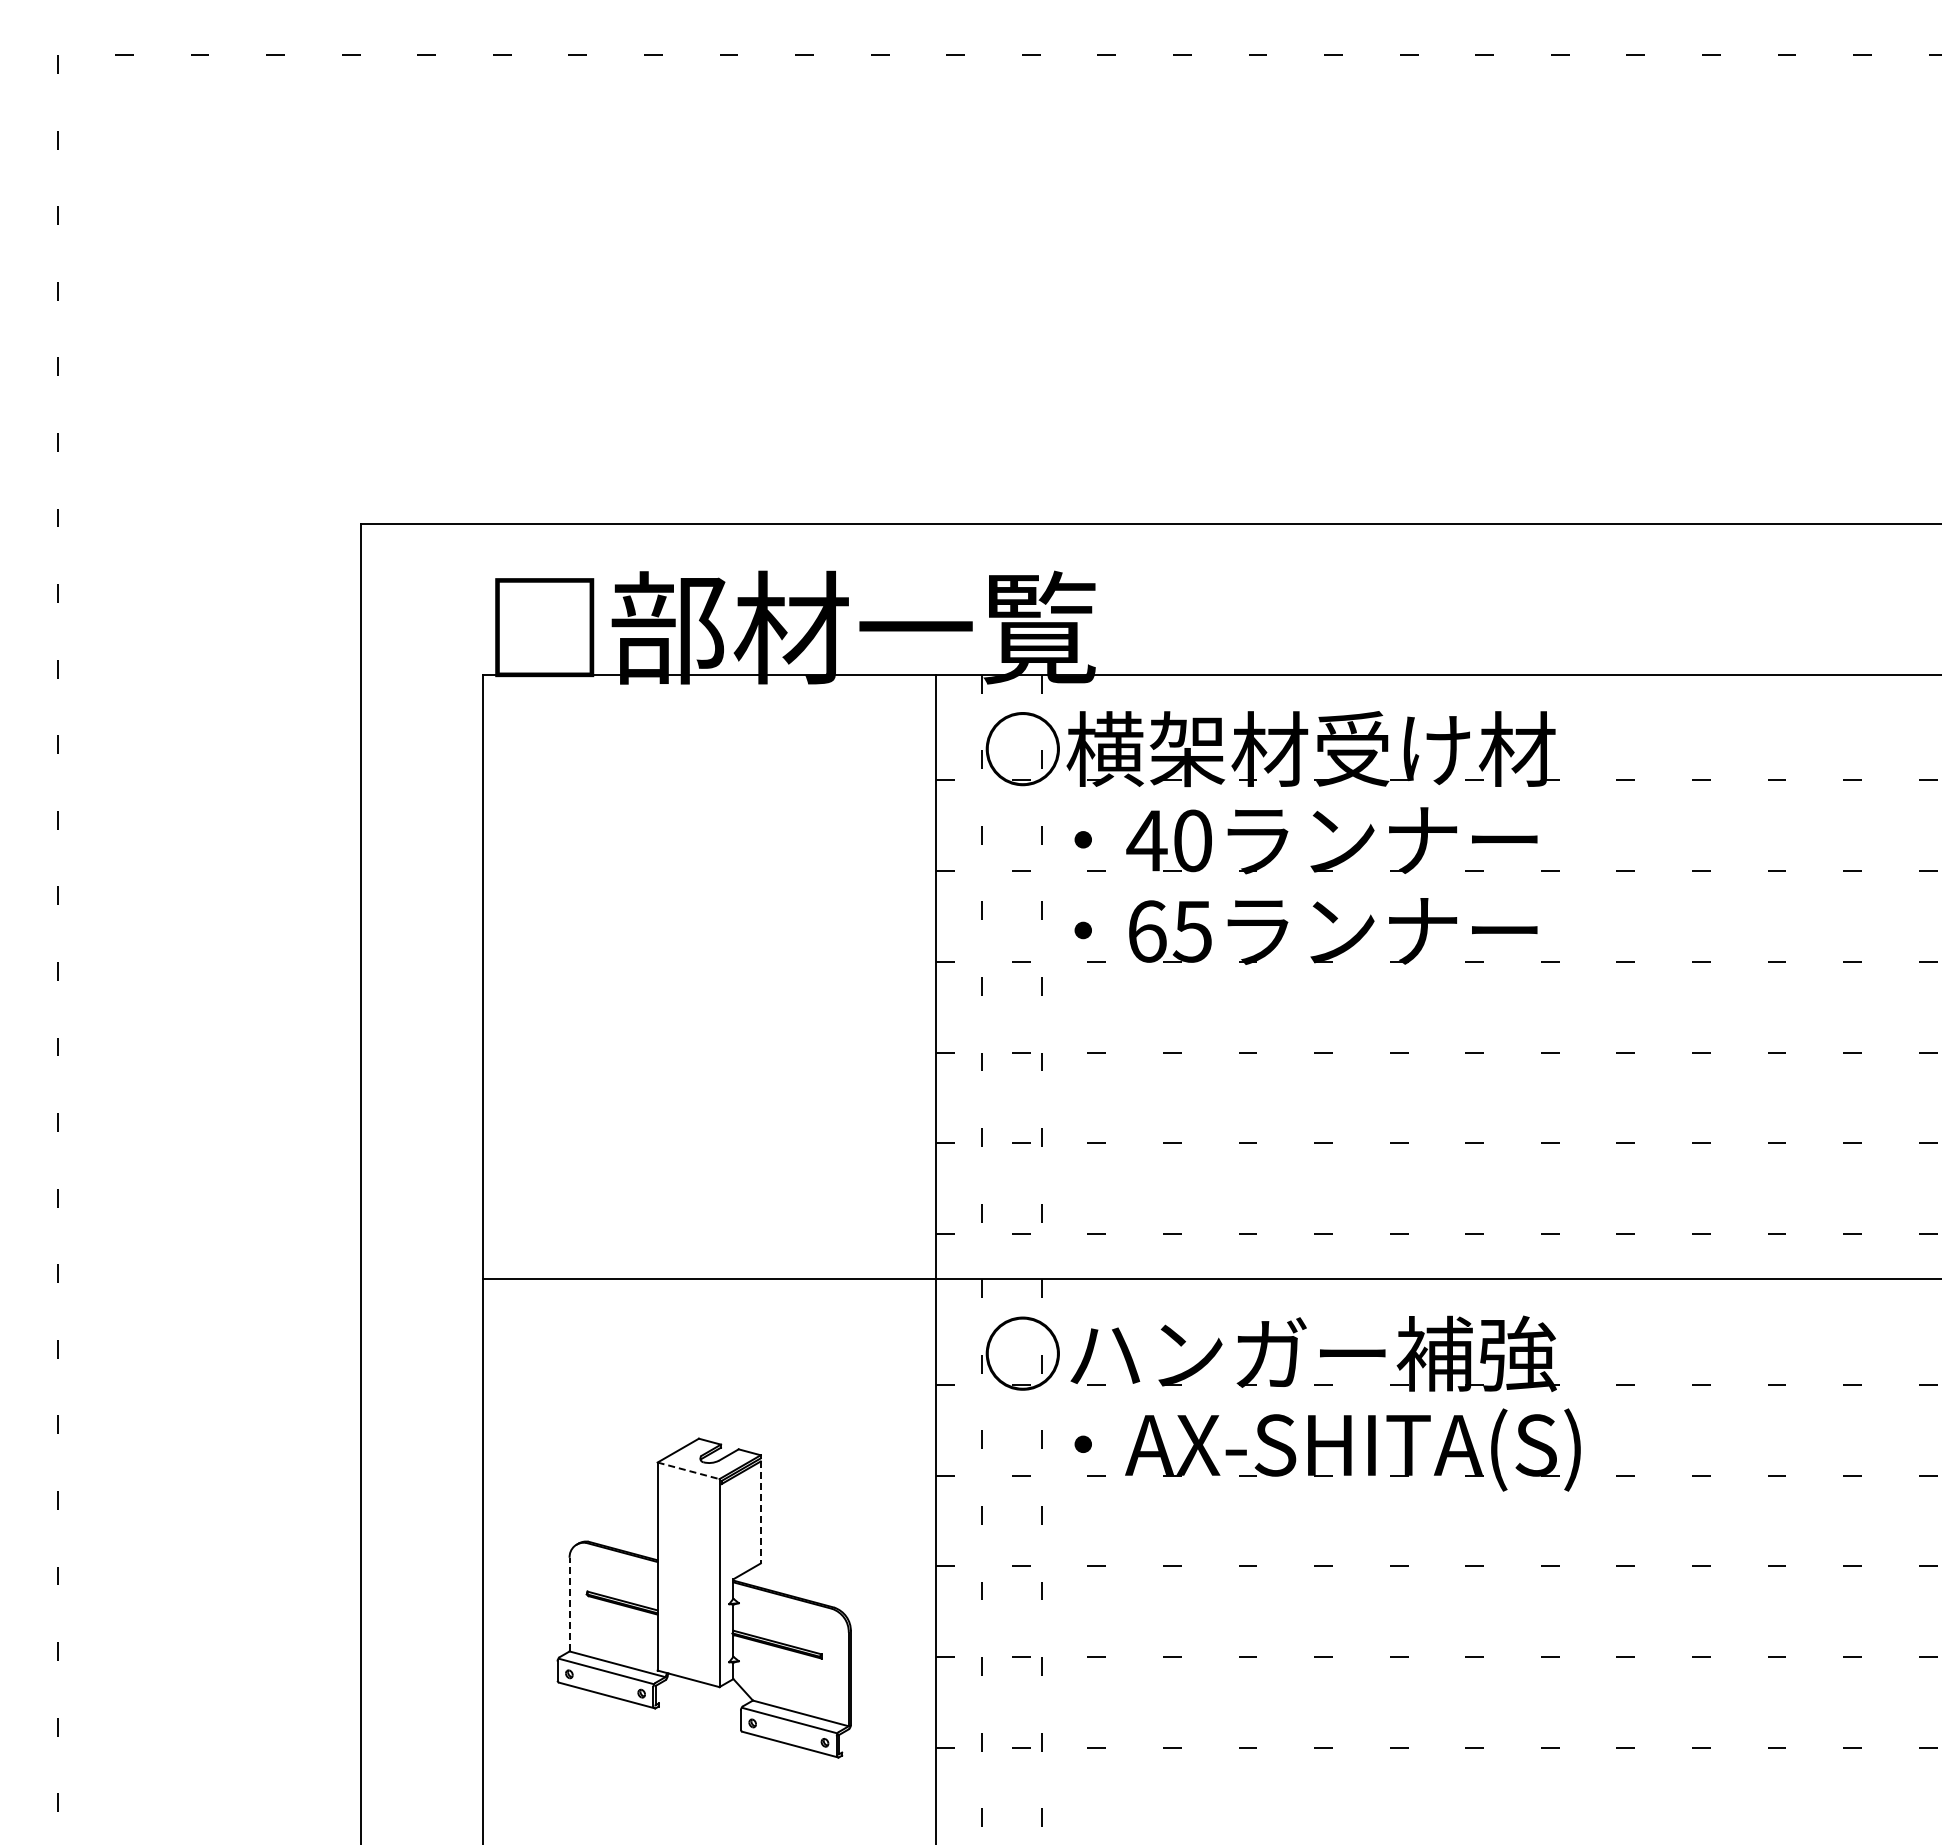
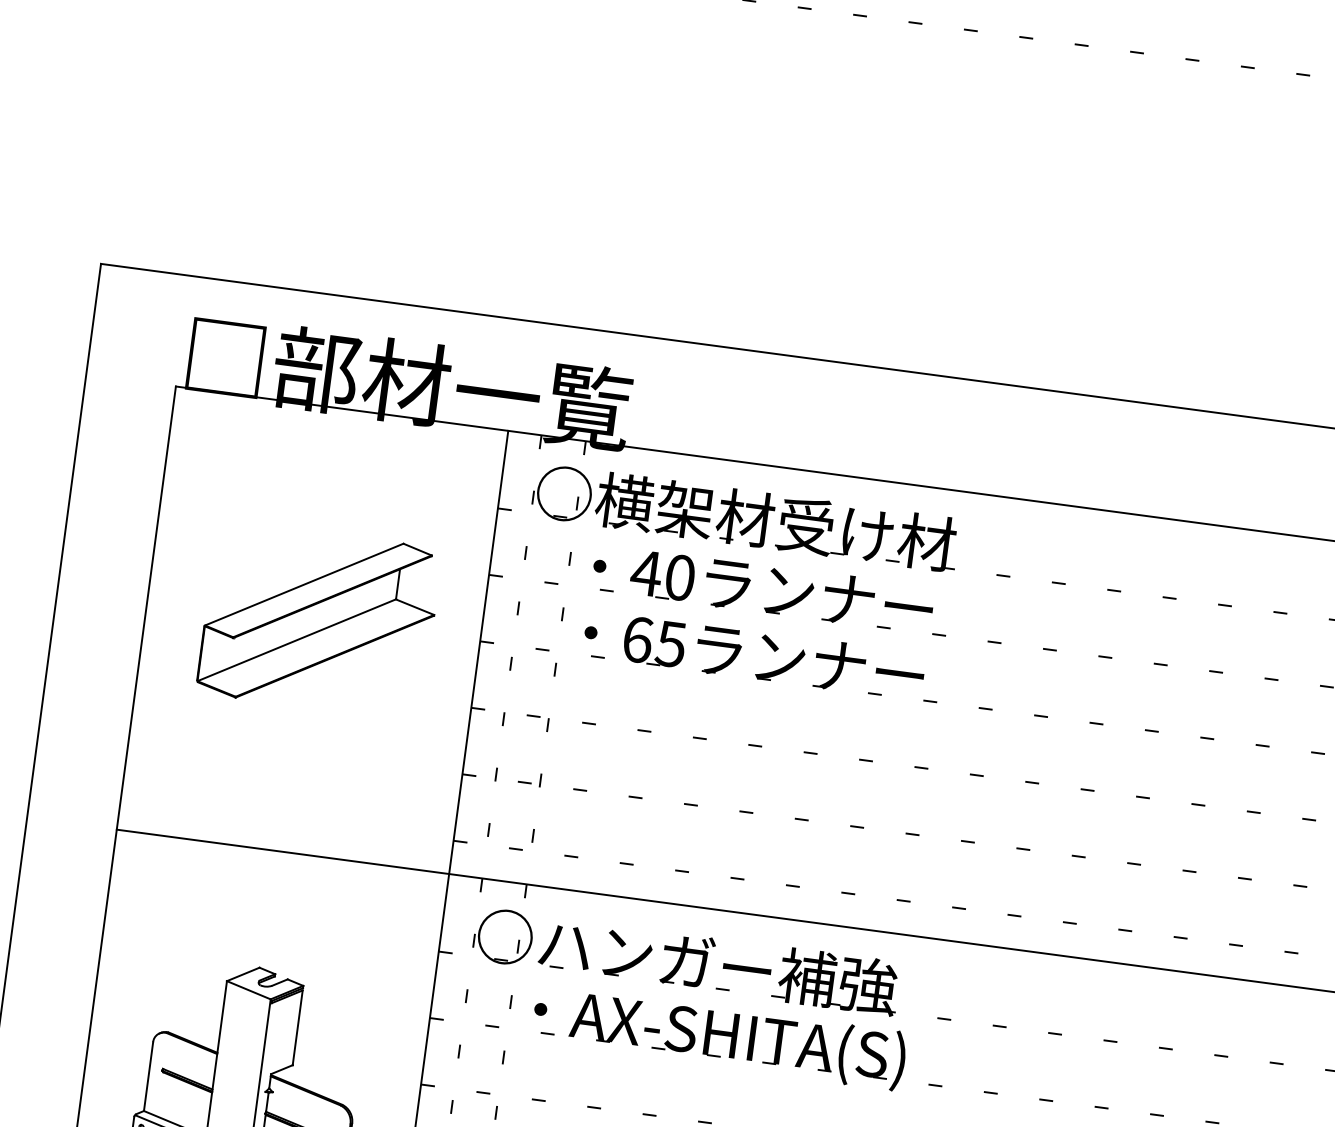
part: (716, 962) -> (319, 620), added
line: (689, 1470) -> (249, 990), dashed -> solid
line: (760, 1512) -> (297, 1027), dashed -> solid
line: (569, 1604) -> (148, 1076), dashed -> solid

